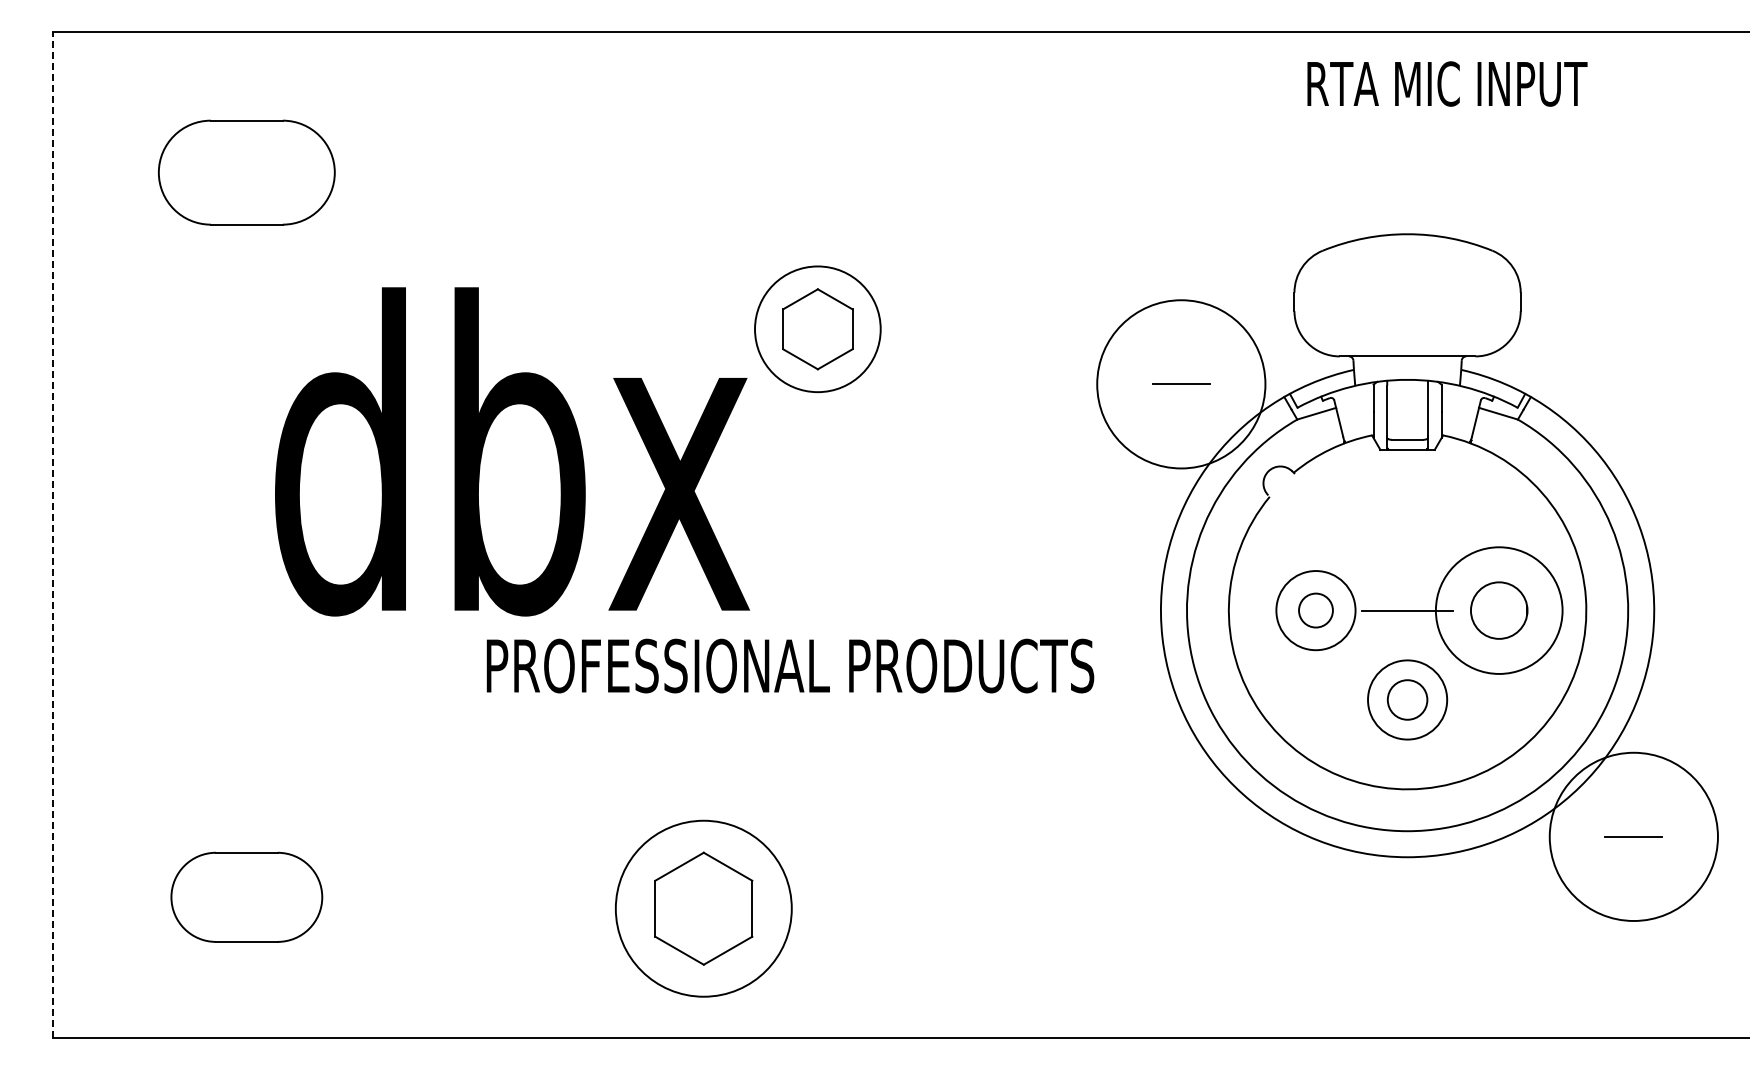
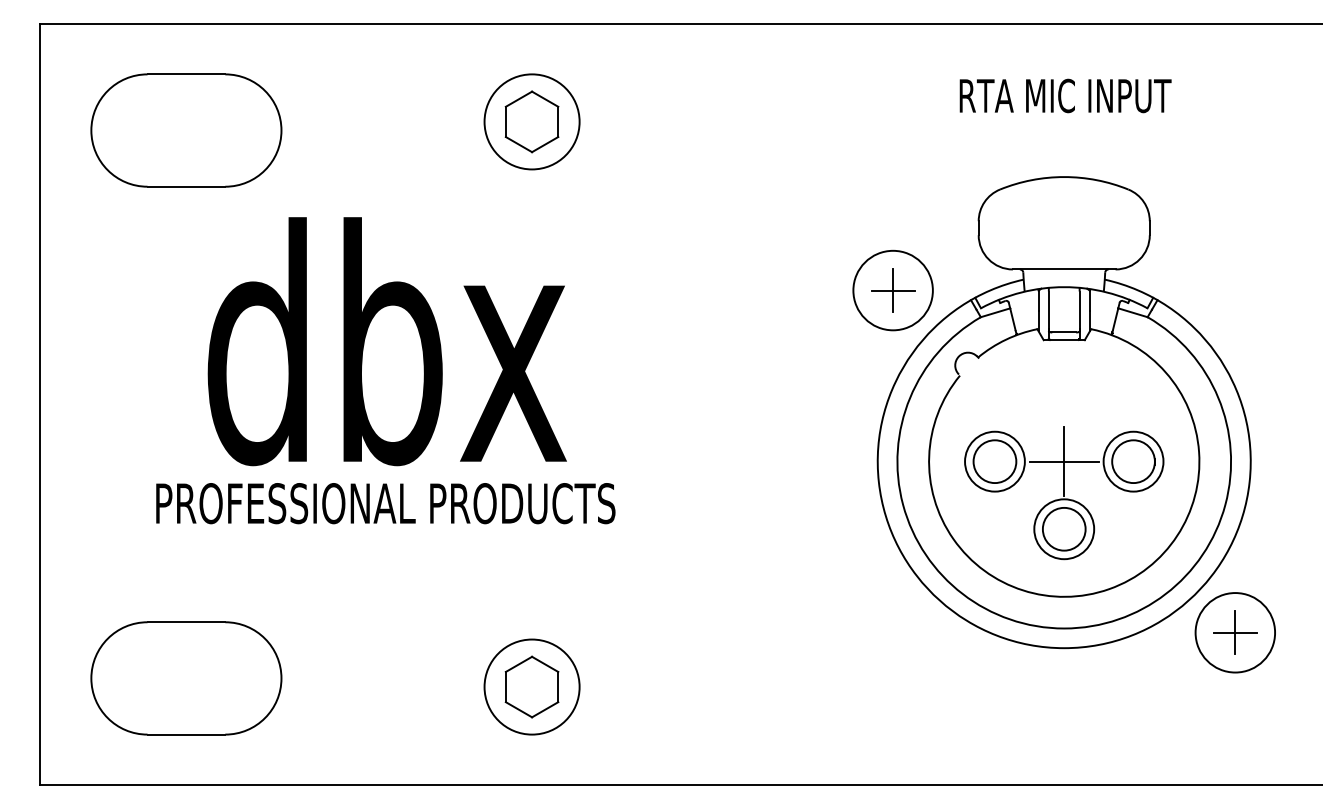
text: (1447, 83) -> (1065, 95), moved
part: (246, 172) -> (186, 130), size x1.43
part: (817, 328) -> (531, 121), moved
circle: (1180, 383) -> (892, 289), size x0.62
line: (1181, 383) -> (893, 289), added
line: (52, 535) -> (39, 404), dashed -> solid
circle: (1315, 610) -> (994, 461), size x1.67
line: (1407, 610) -> (1064, 461), added
circle: (1498, 610) -> (1132, 461), size x0.62
text: (790, 665) -> (385, 503), moved
circle: (1407, 699) -> (1064, 528), size x1.43
circle: (1633, 836) -> (1235, 632), size x0.62
line: (1633, 836) -> (1235, 632), added
part: (246, 897) -> (186, 678), size x1.67
part: (703, 908) -> (531, 686), size x0.71

